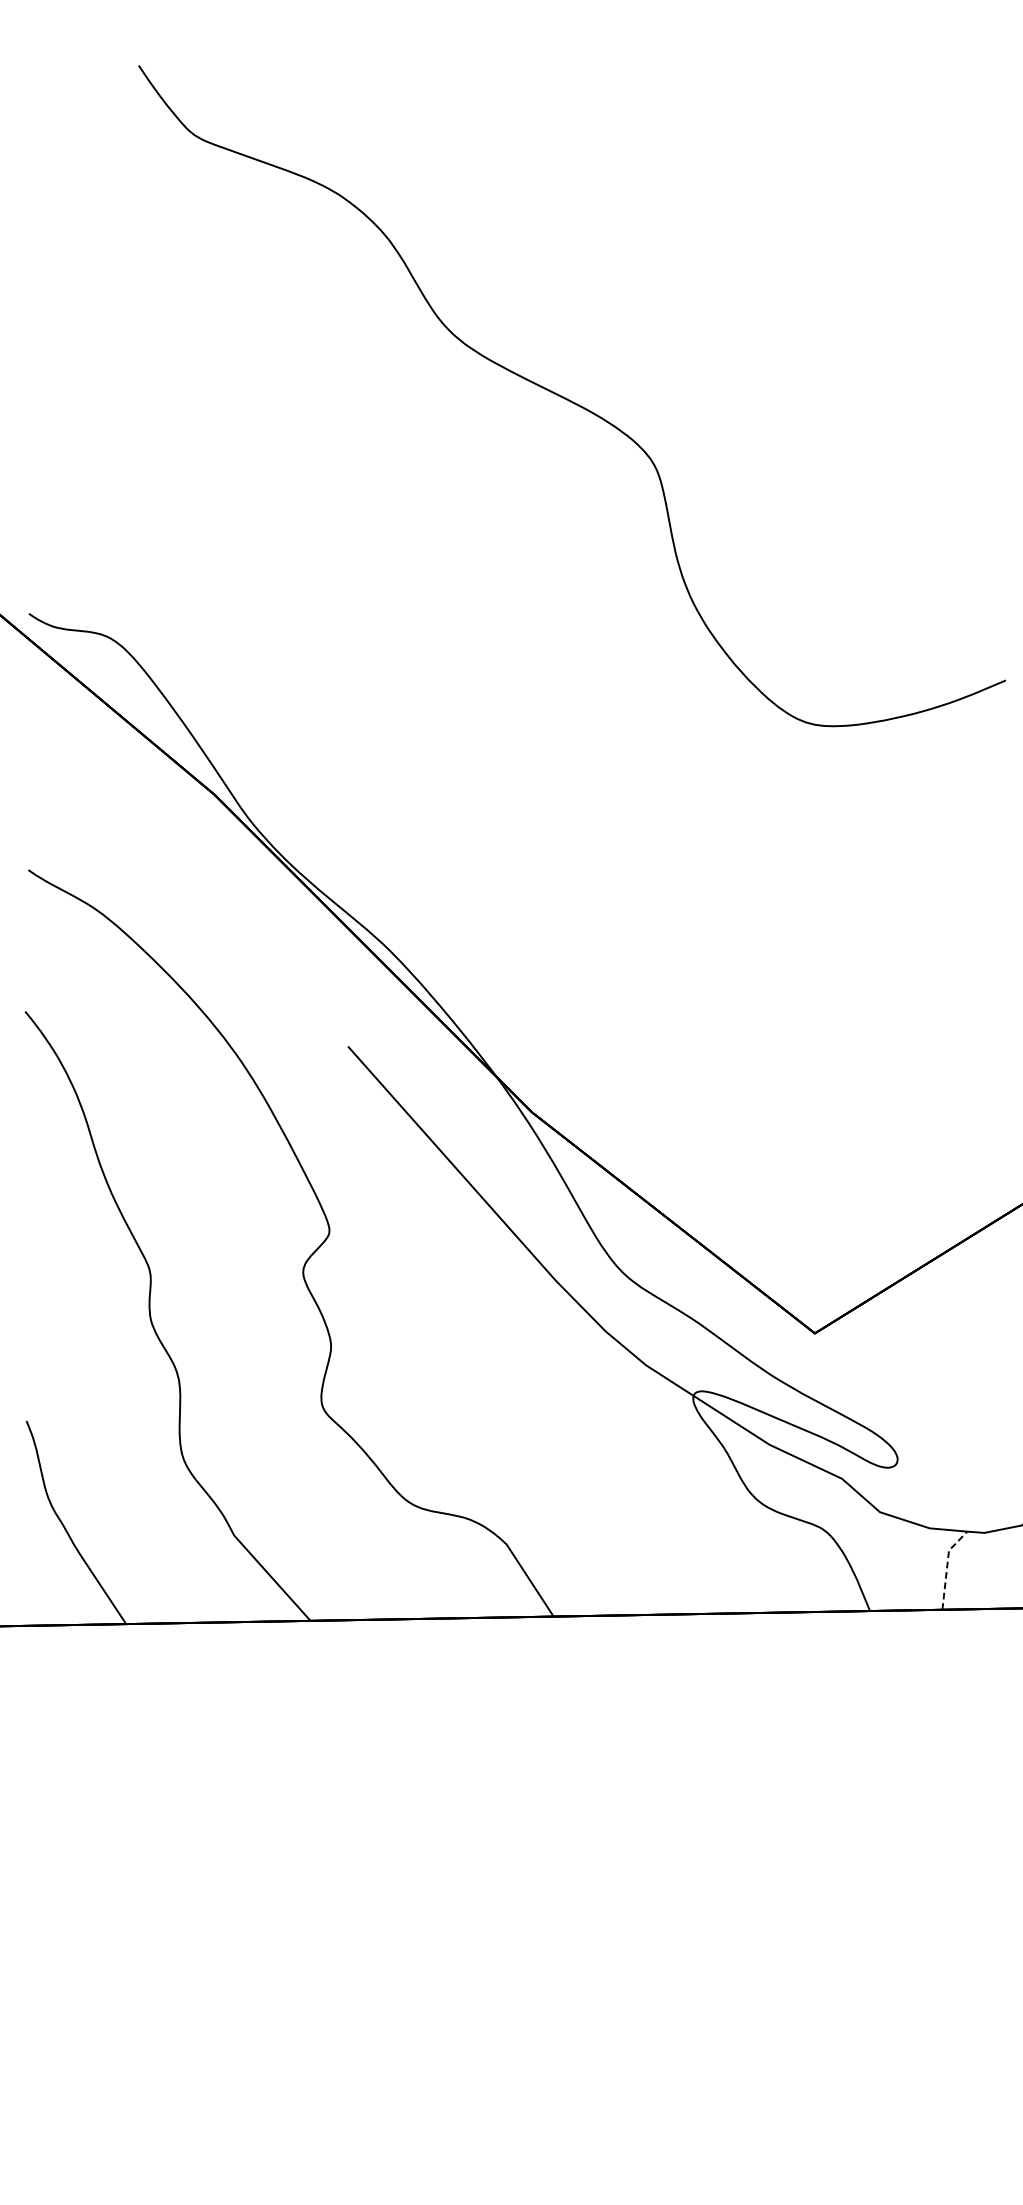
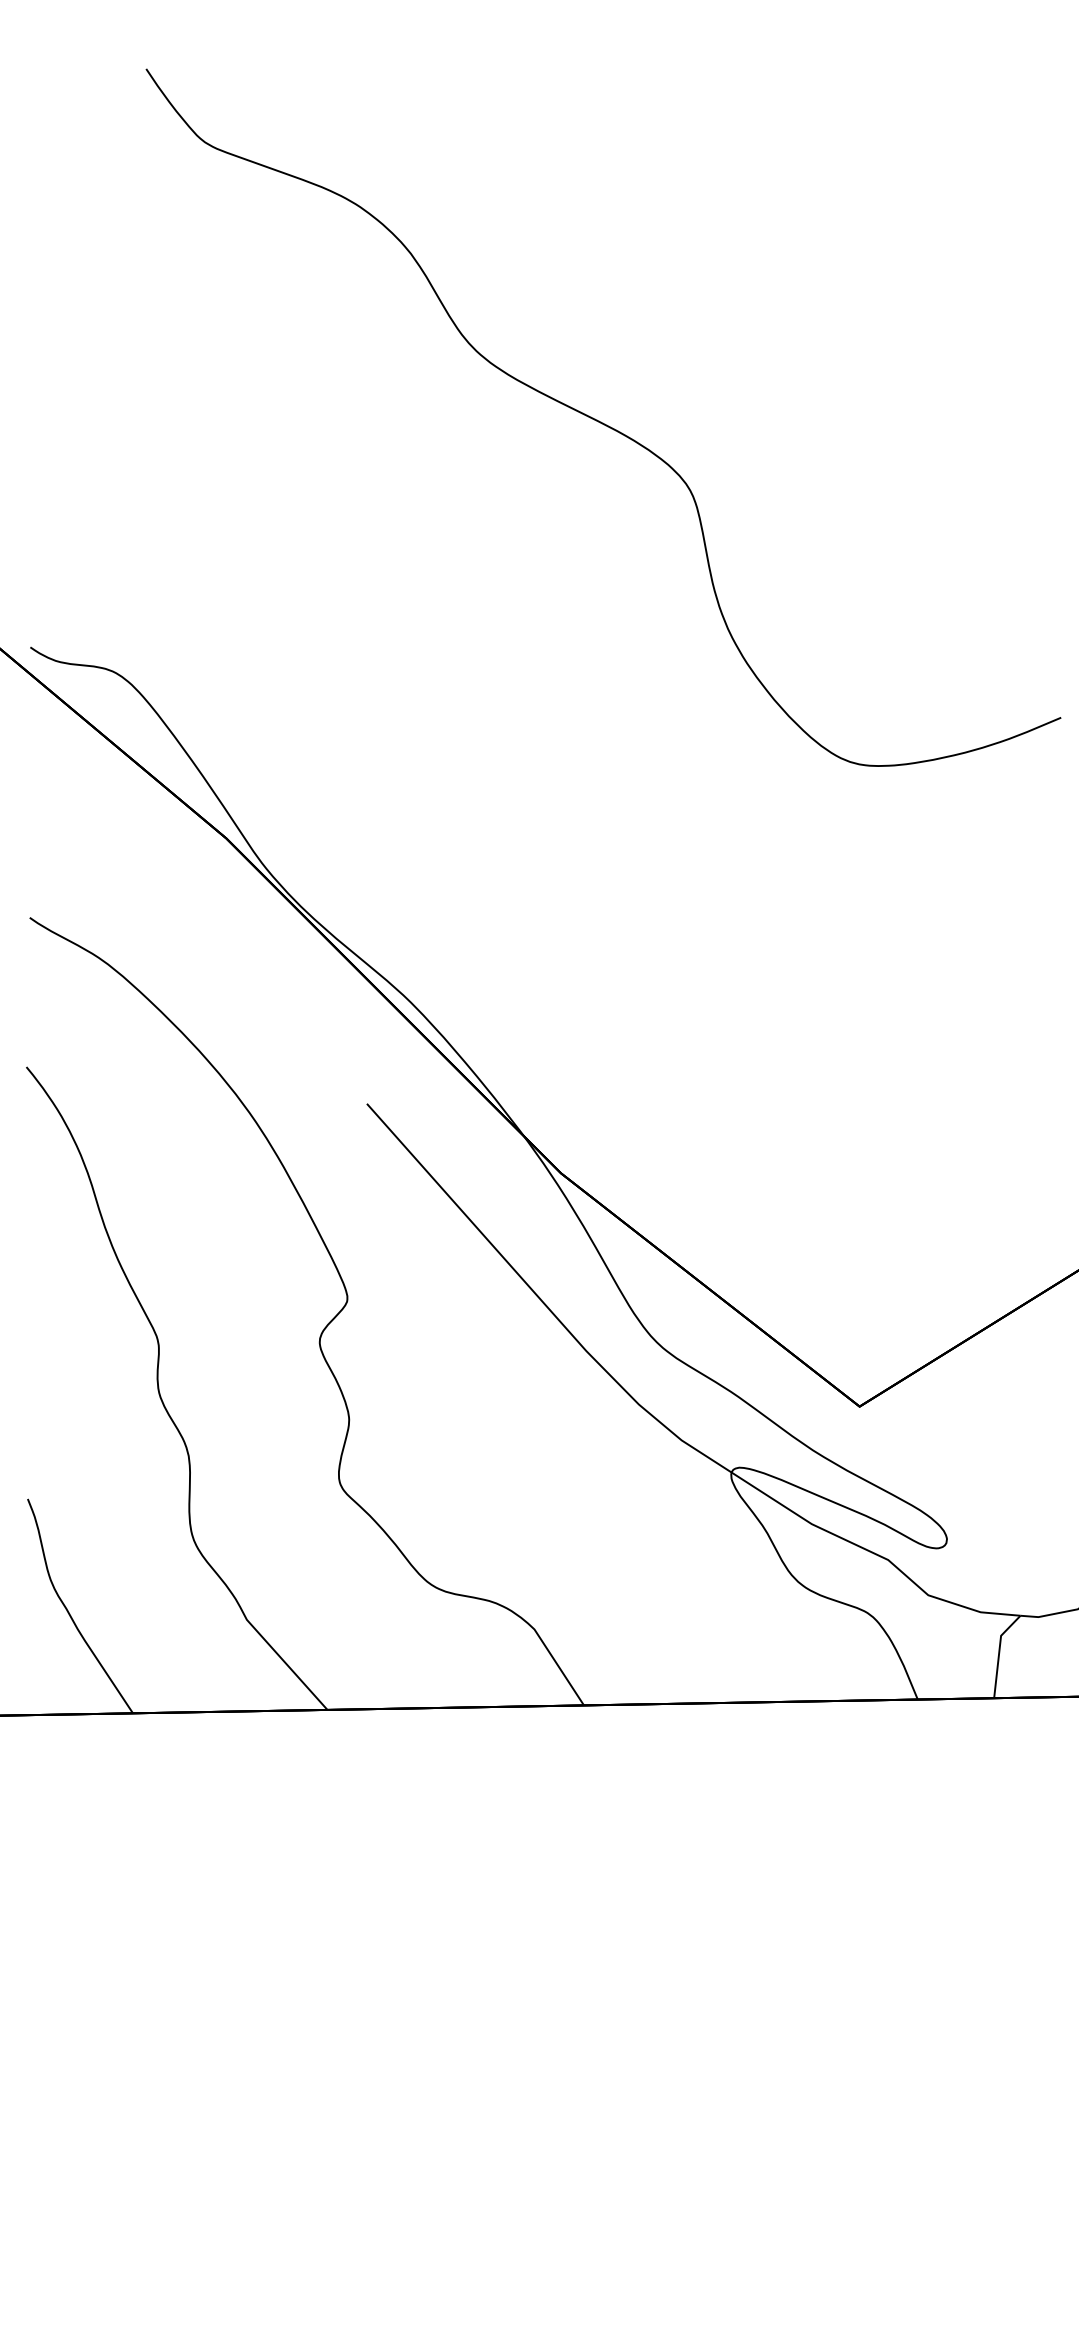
line: (947, 1567) -> (999, 1653), dashed -> solid

